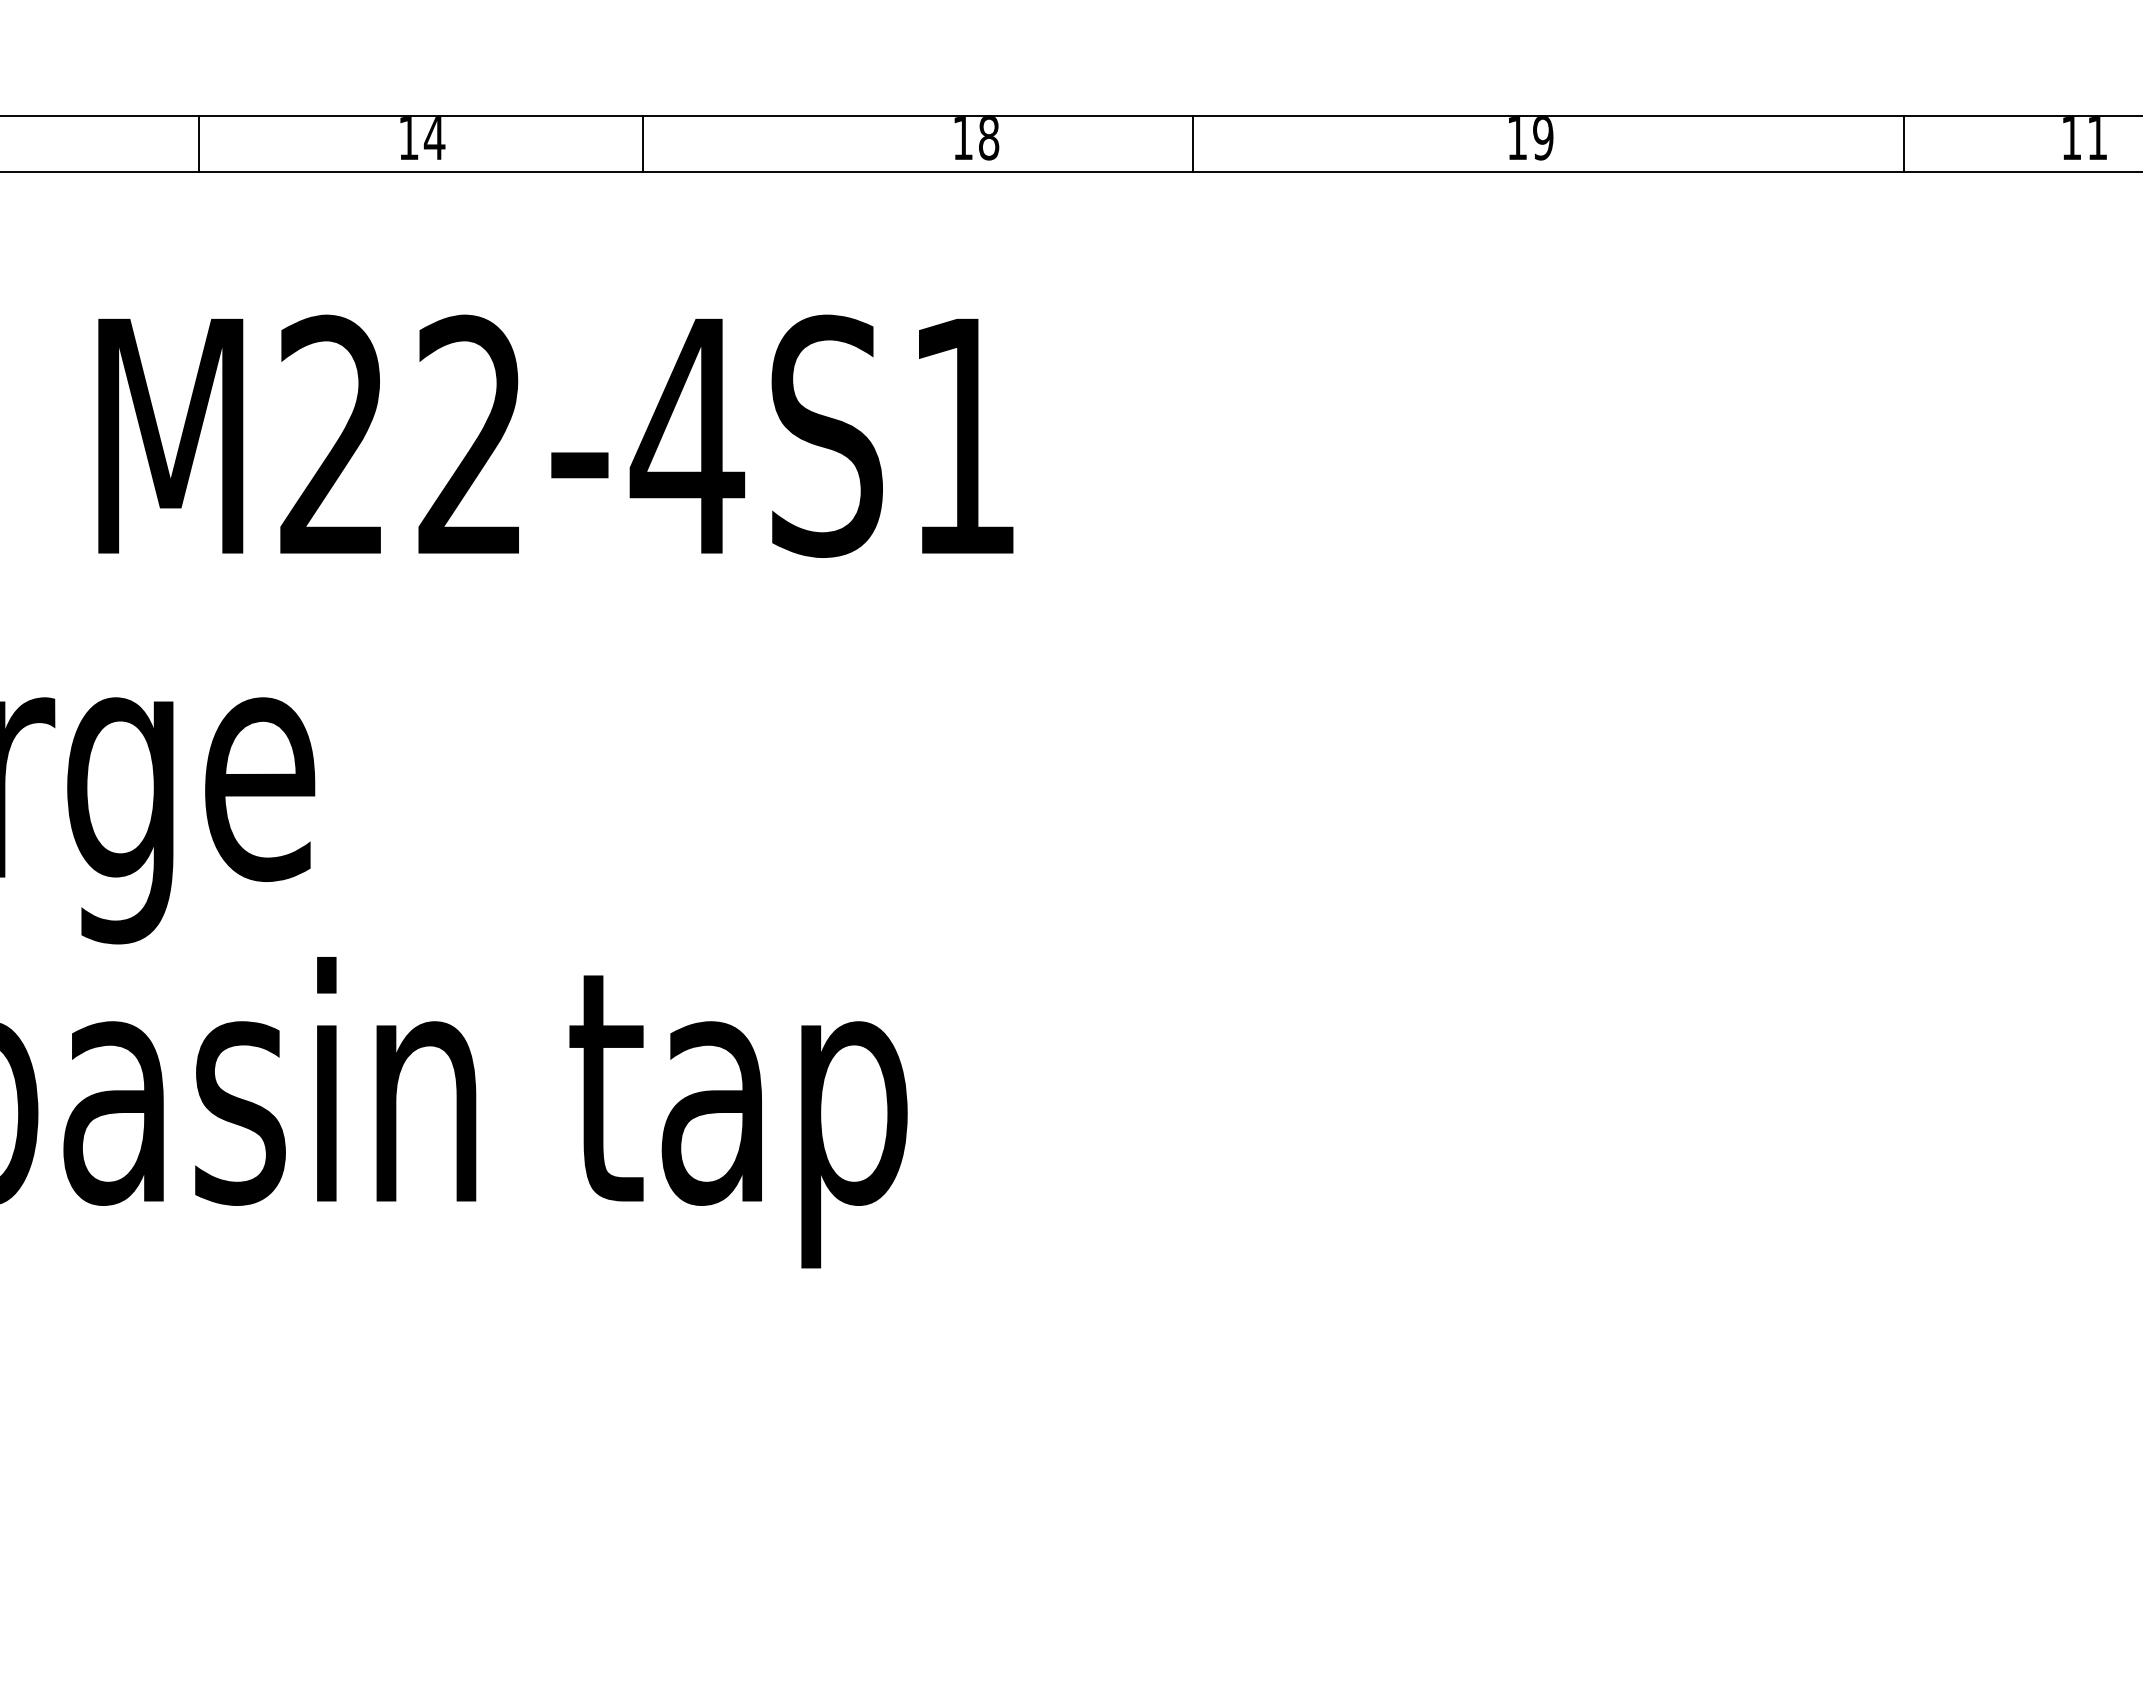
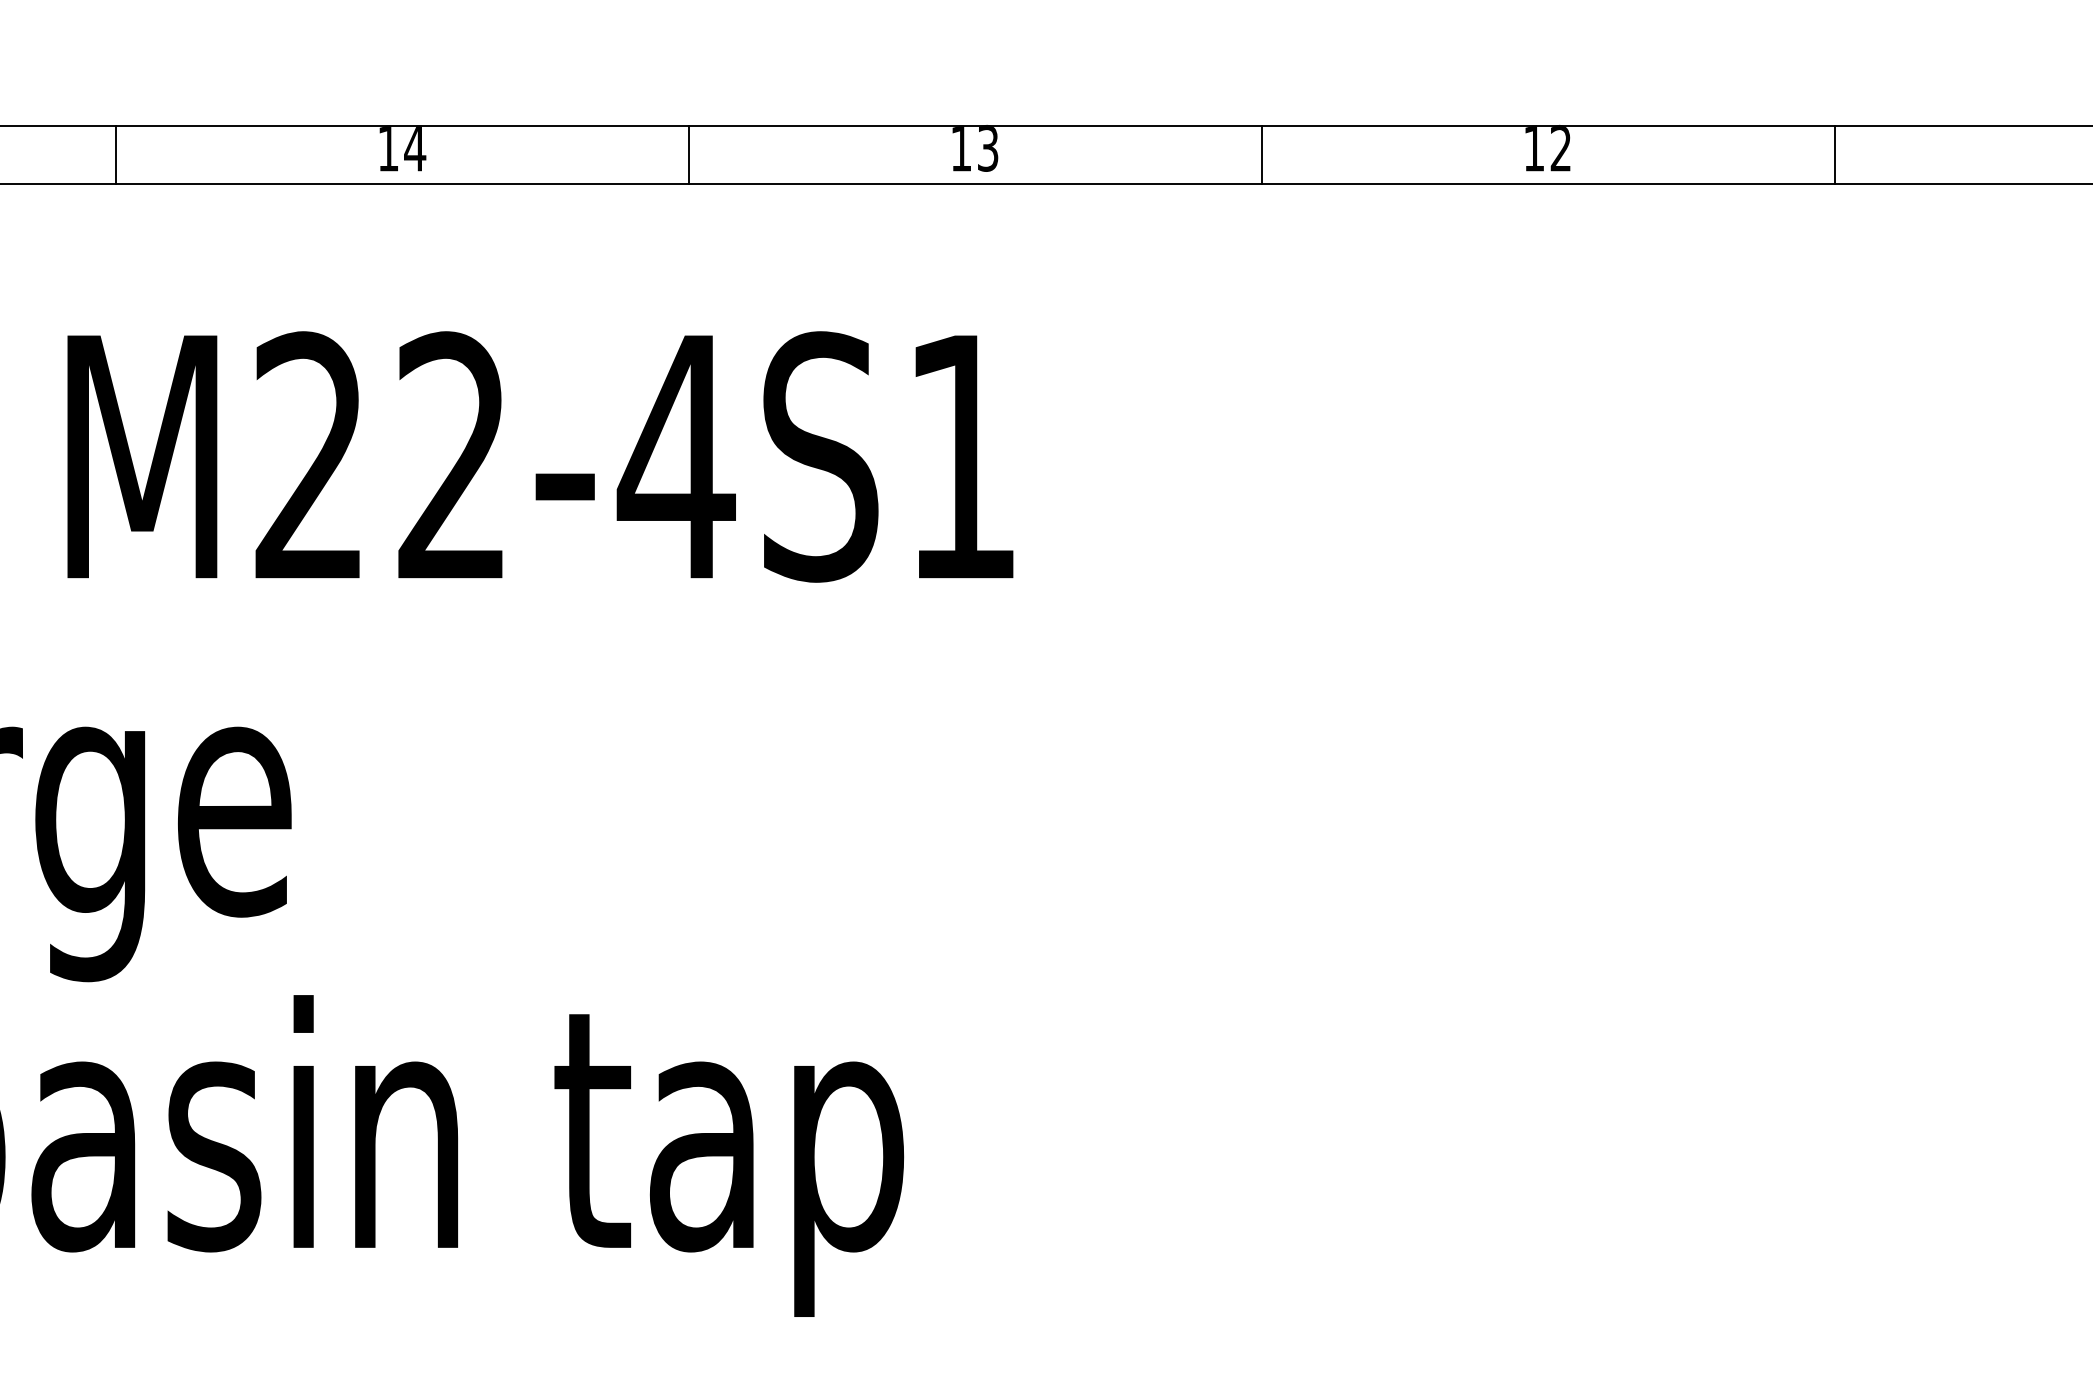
text: (989, 138) -> (988, 149), 18 -> 13
text: (1543, 138) -> (1561, 149), 19 -> 12
line: (198, 143) -> (116, 154), moved
line: (642, 143) -> (688, 154), moved
line: (1193, 143) -> (1262, 154), moved
line: (1904, 143) -> (1835, 154), moved

